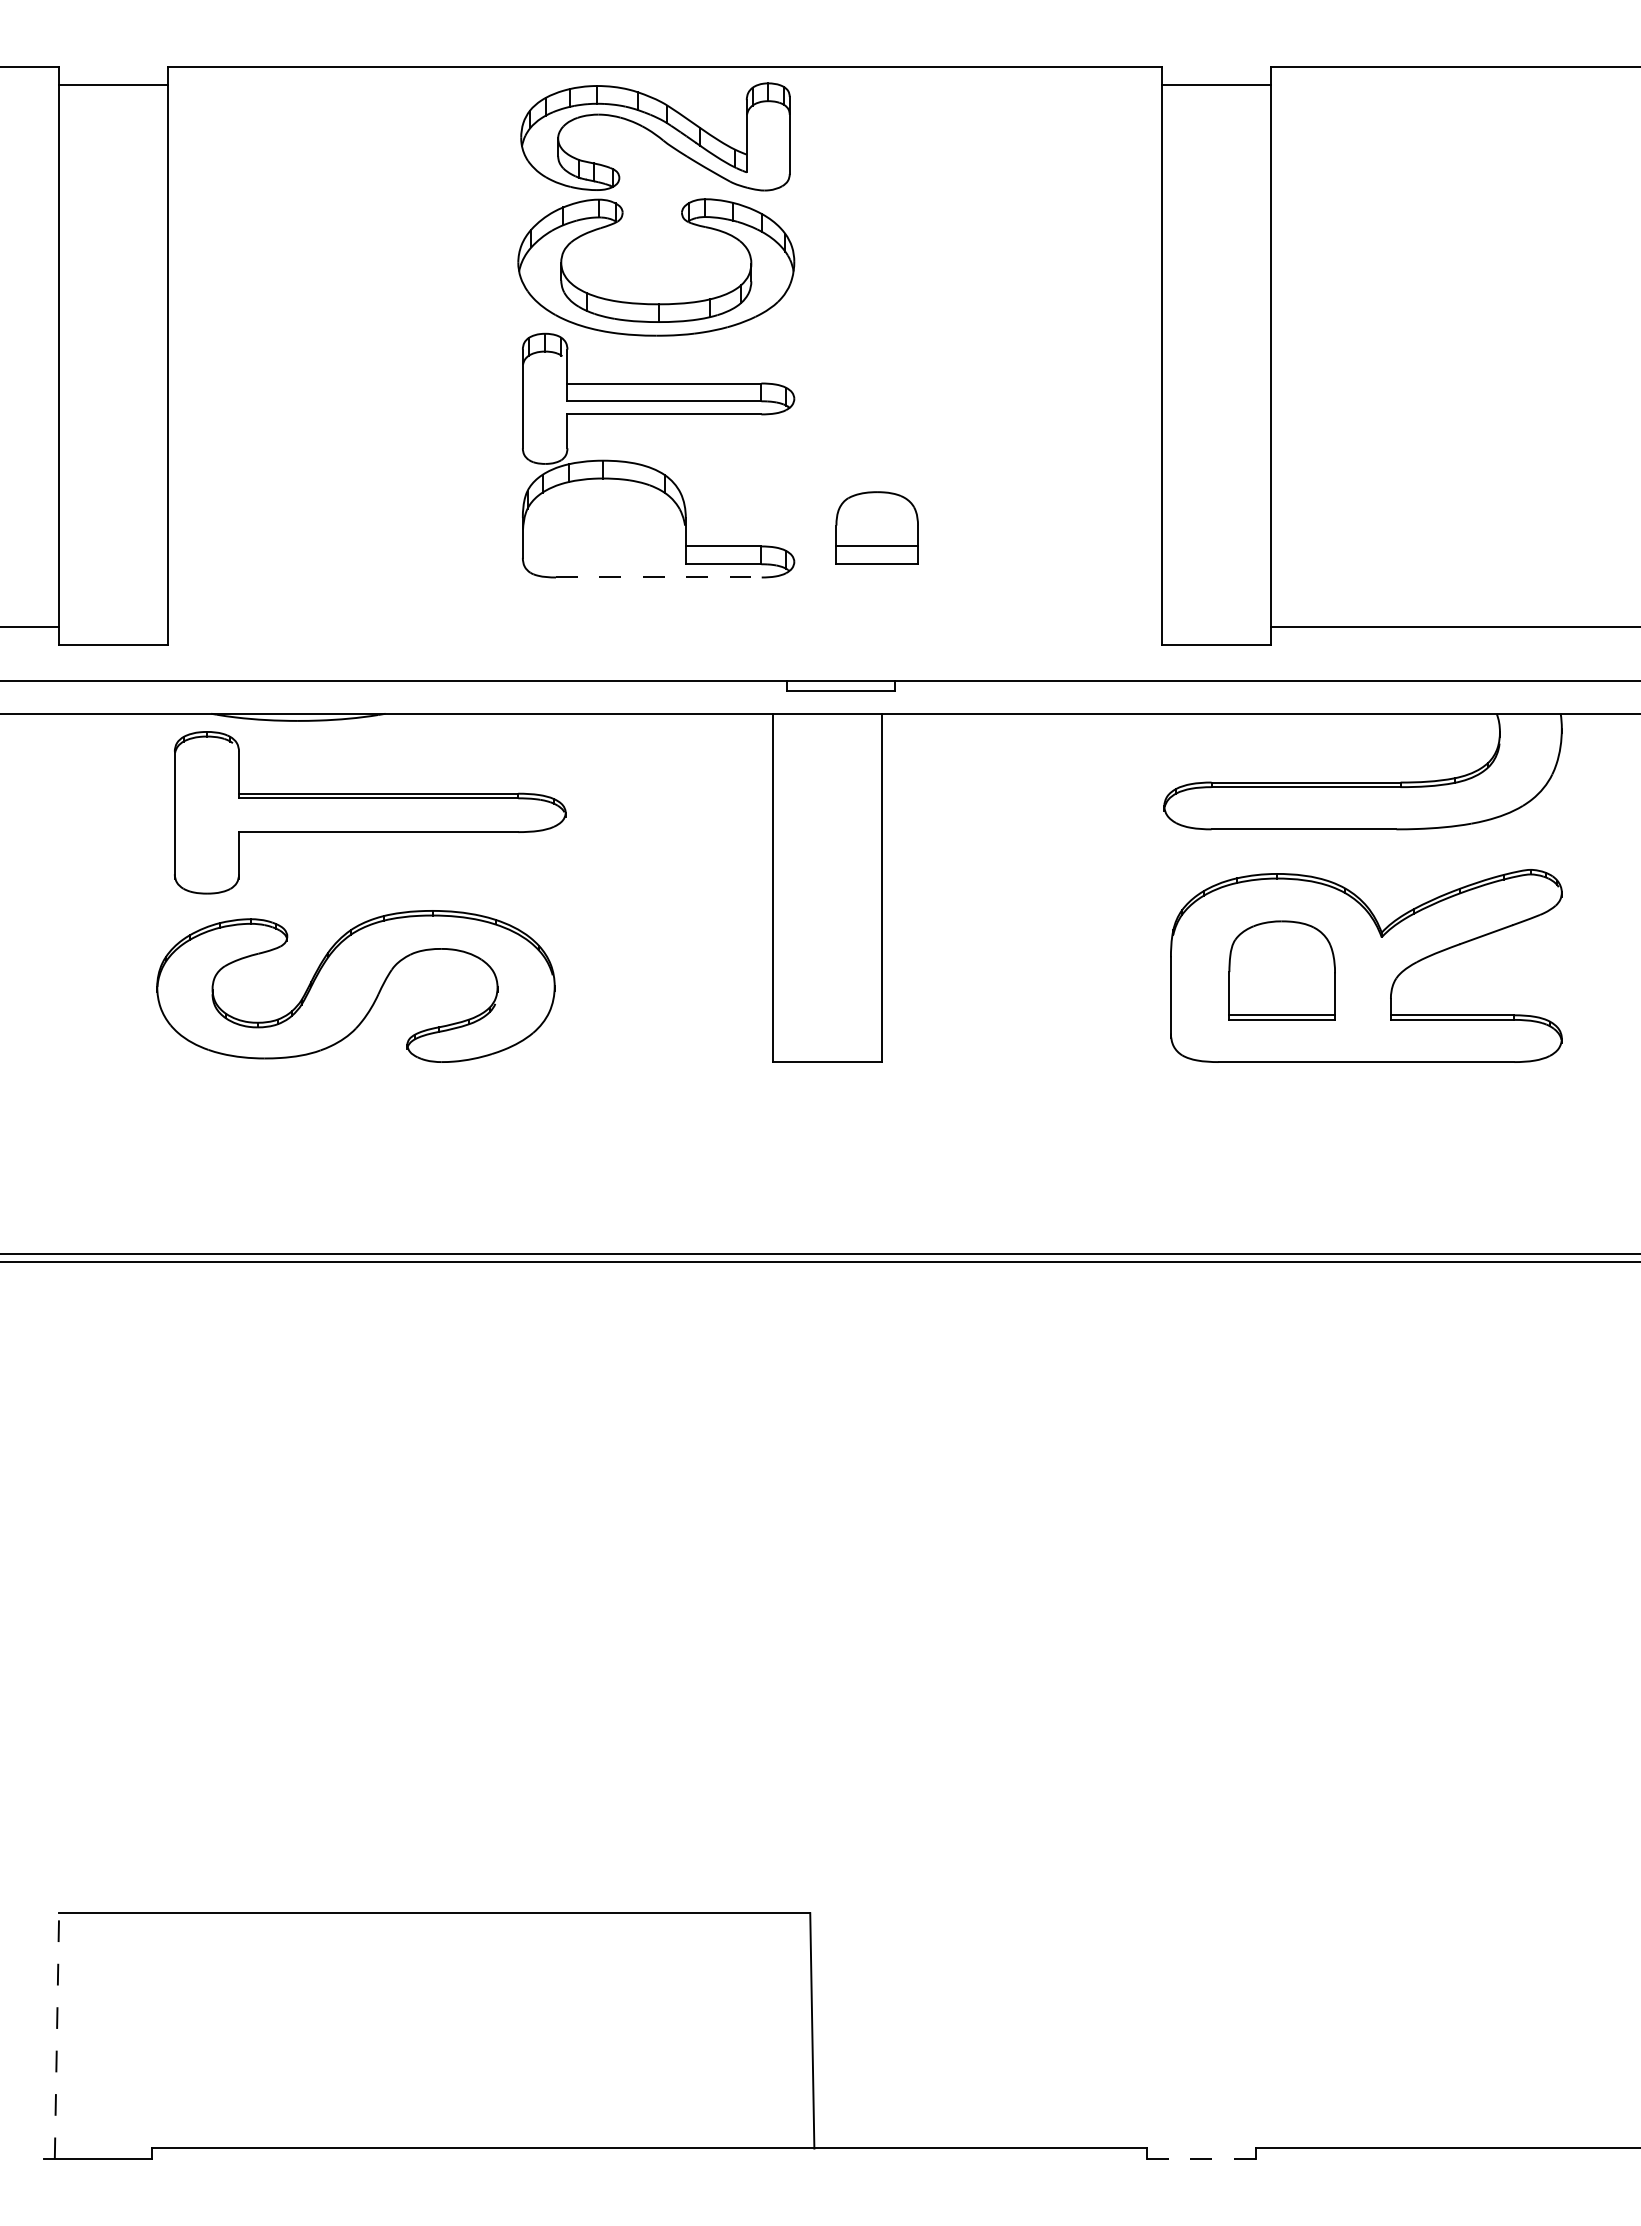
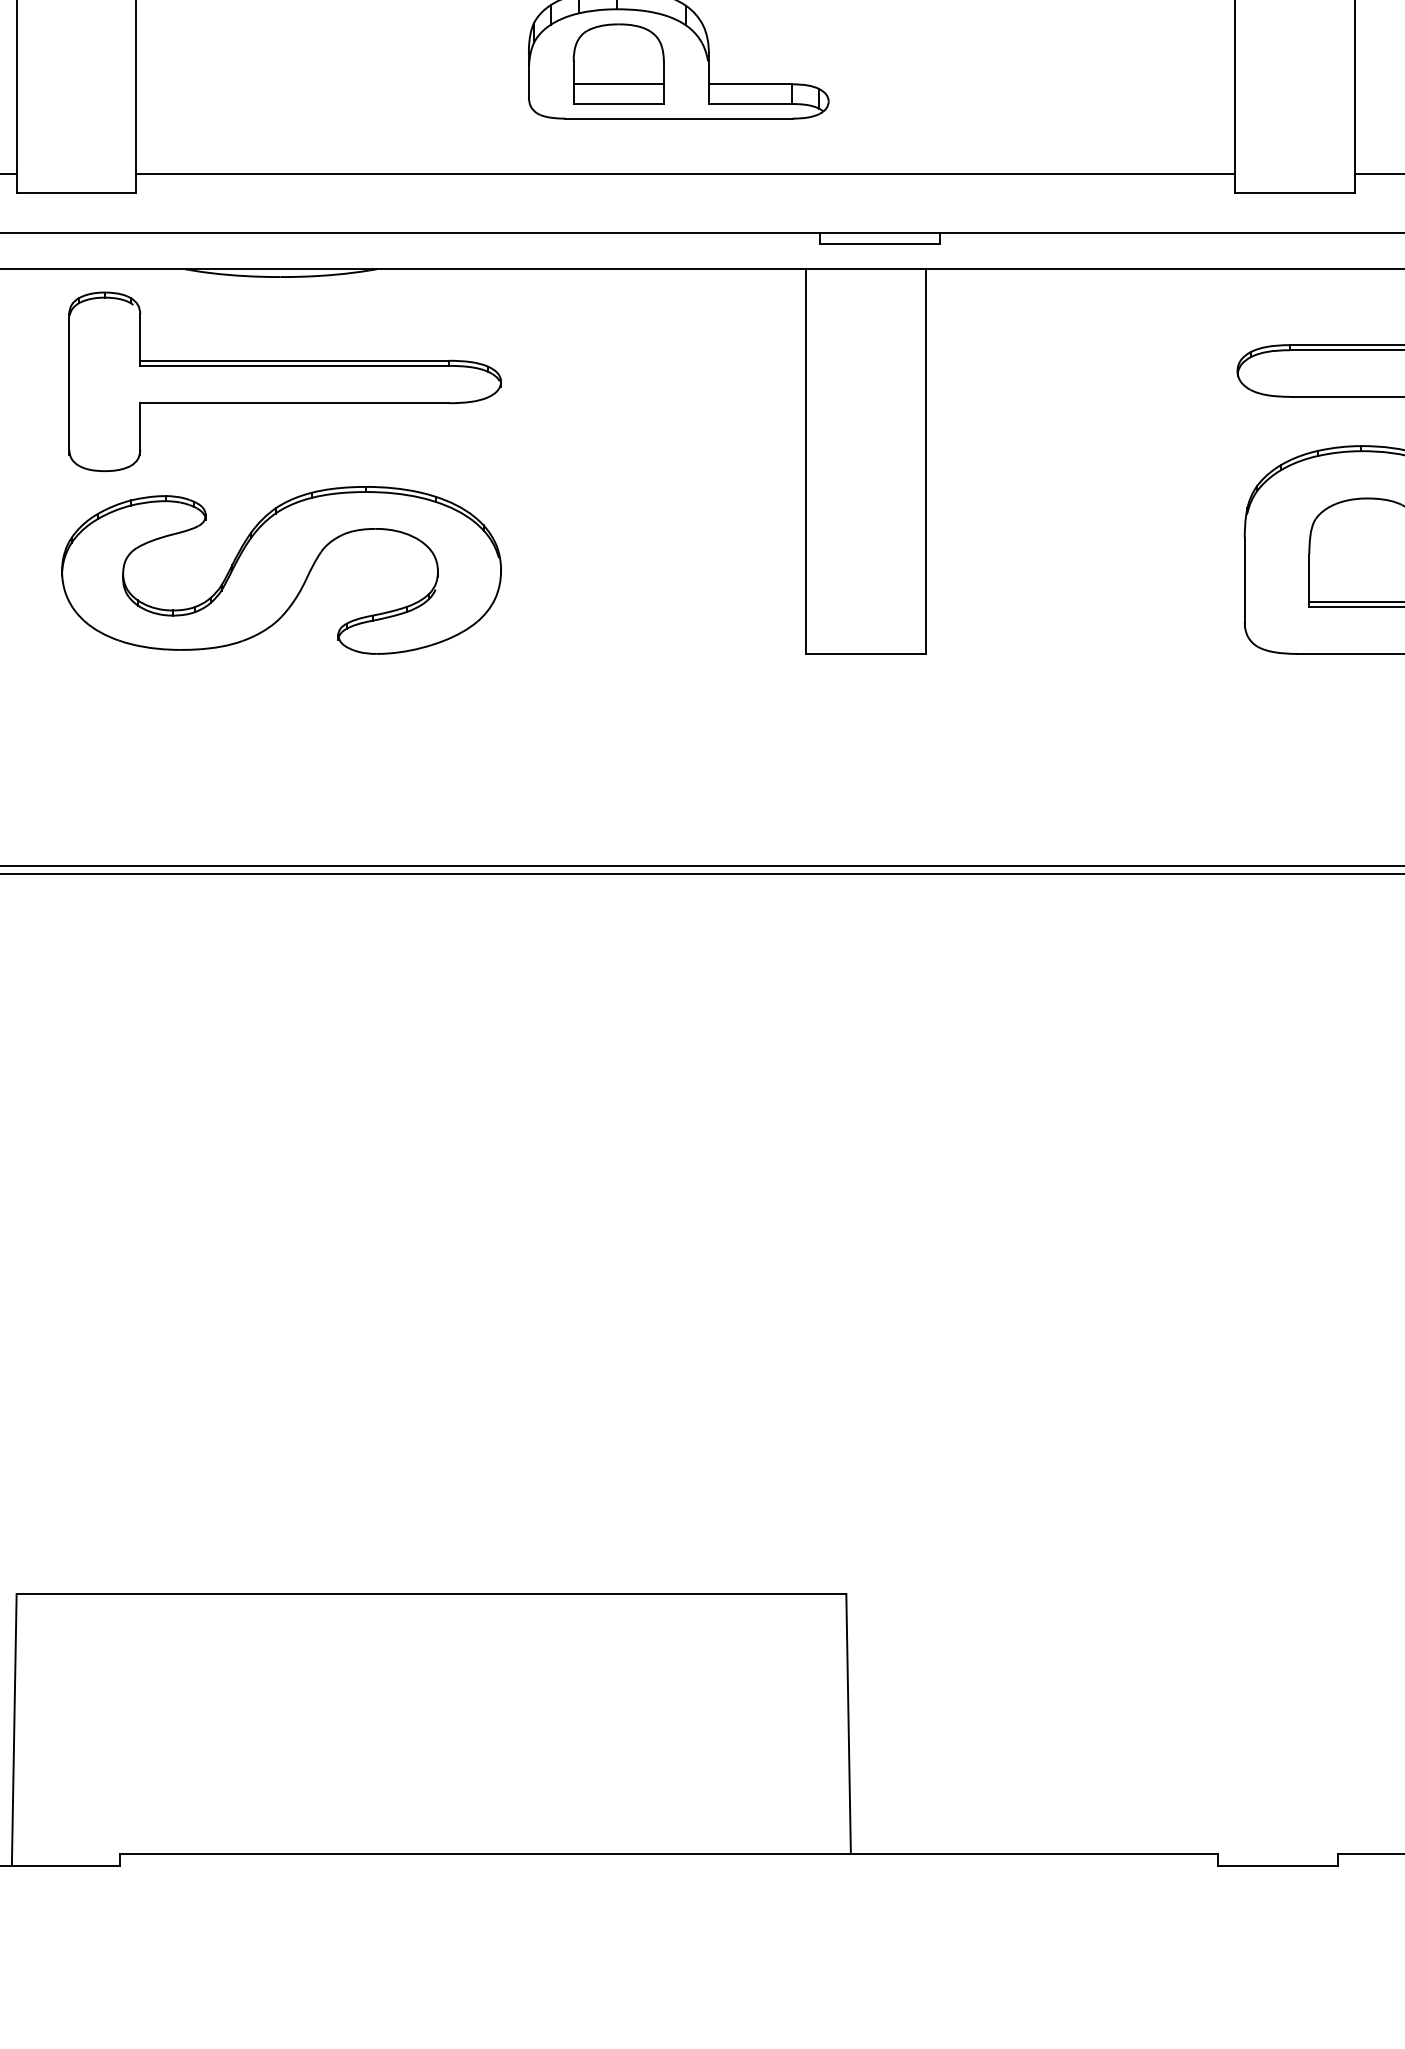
part: (876, 527) -> (617, 63), moved
line: (658, 577) -> (678, 118), dashed -> solid
line: (664, 627) -> (685, 173), added
part: (370, 812) -> (285, 381), moved
part: (355, 986) -> (281, 570), moved
line: (56, 2035) -> (13, 1729), dashed -> solid
line: (1201, 2159) -> (1278, 1866), dashed -> solid

